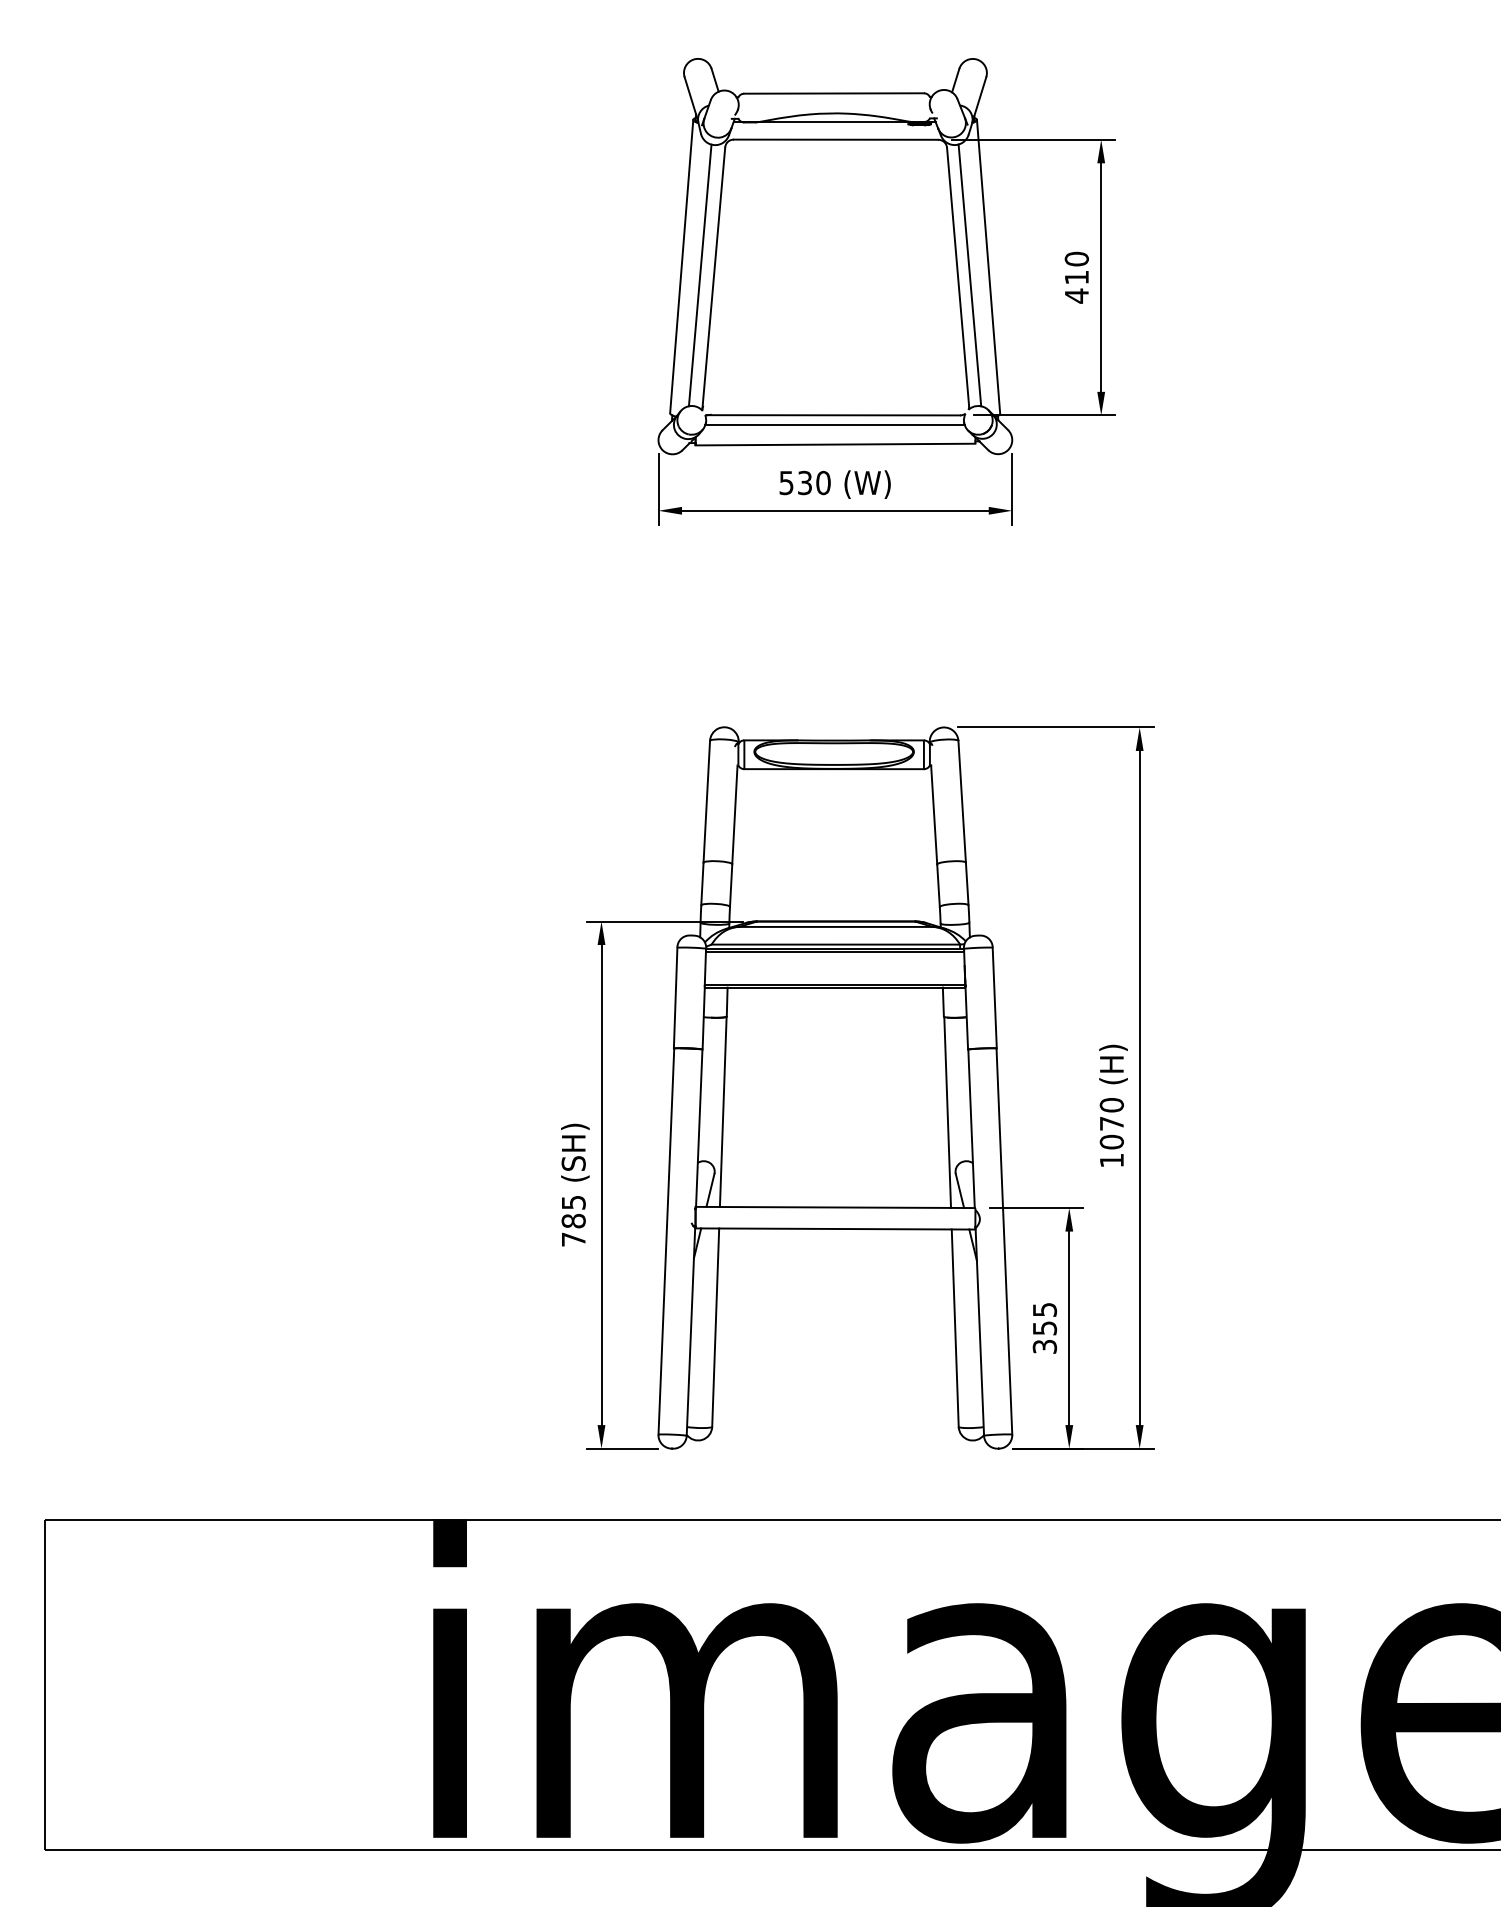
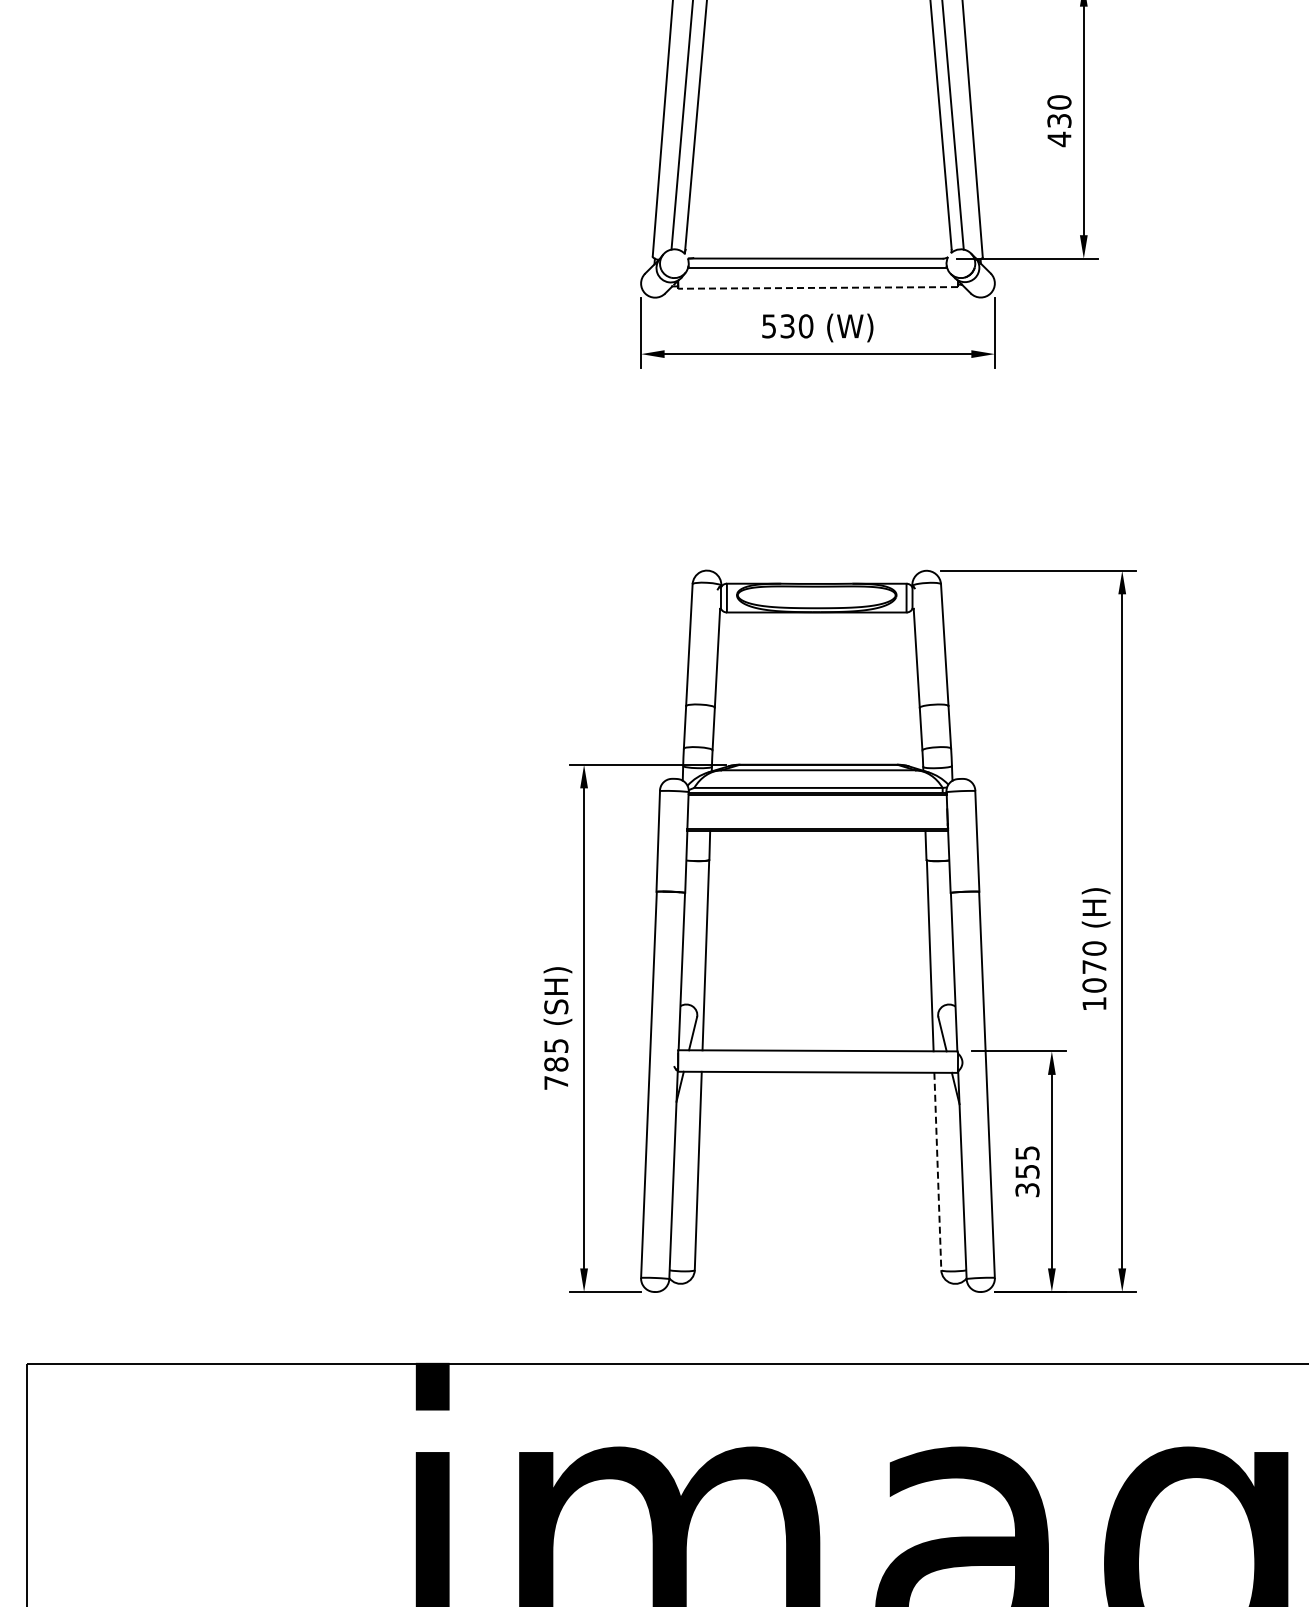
text: (1076, 277) -> (1059, 120), 410 -> 430
line: (835, 444) -> (818, 287), solid -> dashed
line: (955, 1328) -> (938, 1171), solid -> dashed

